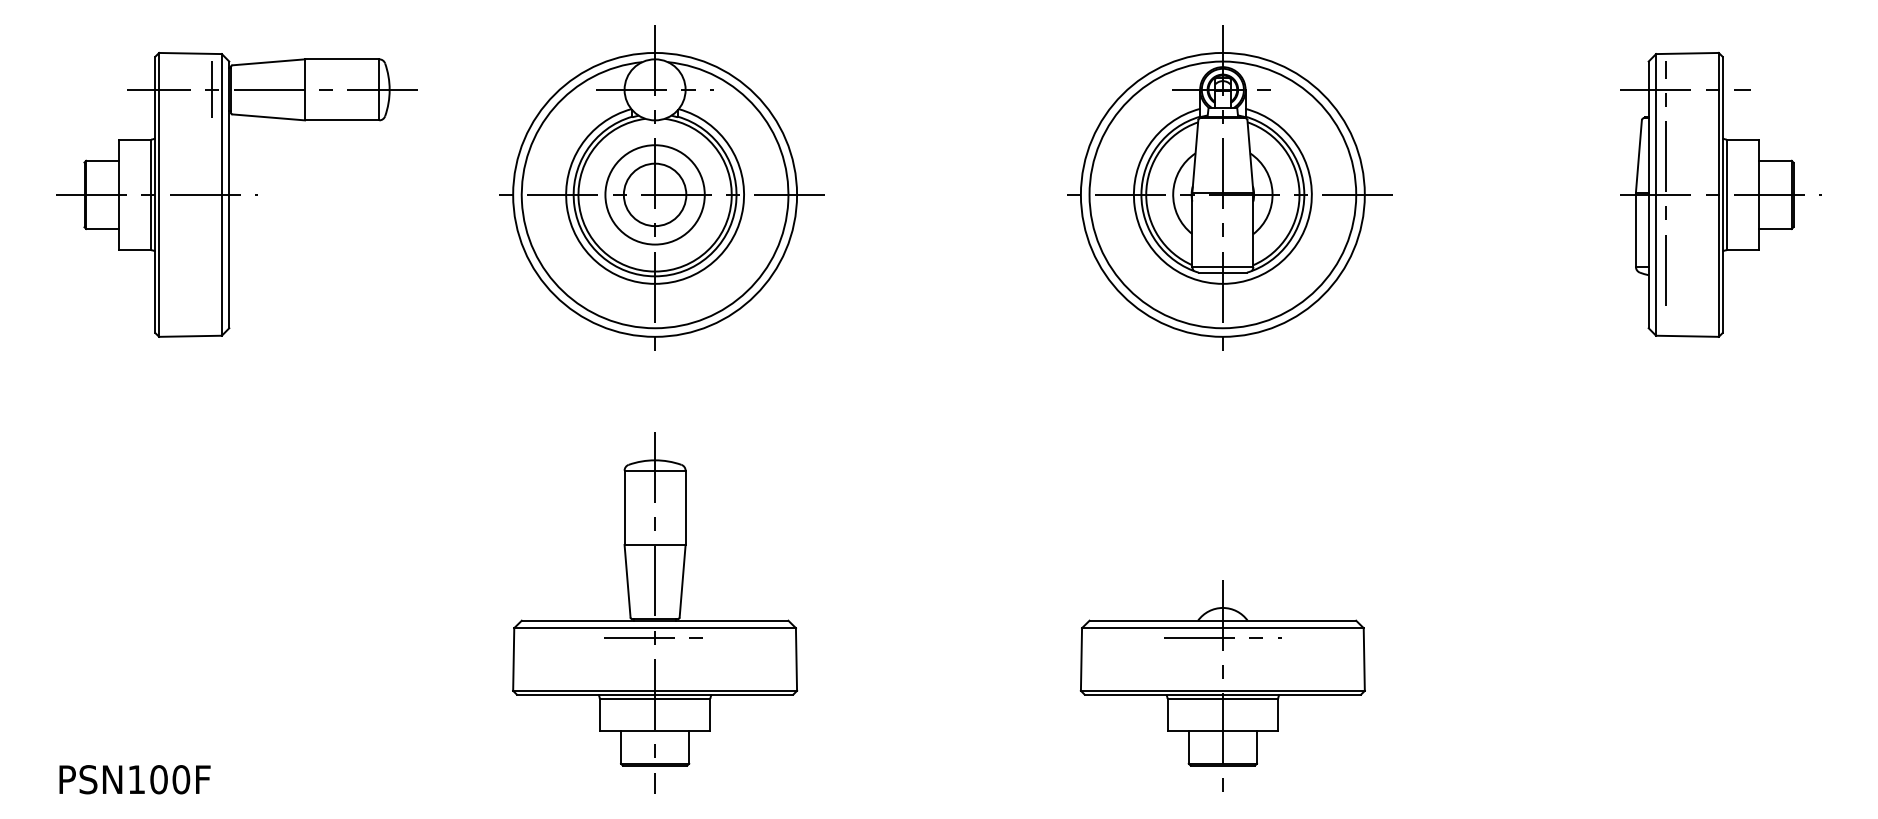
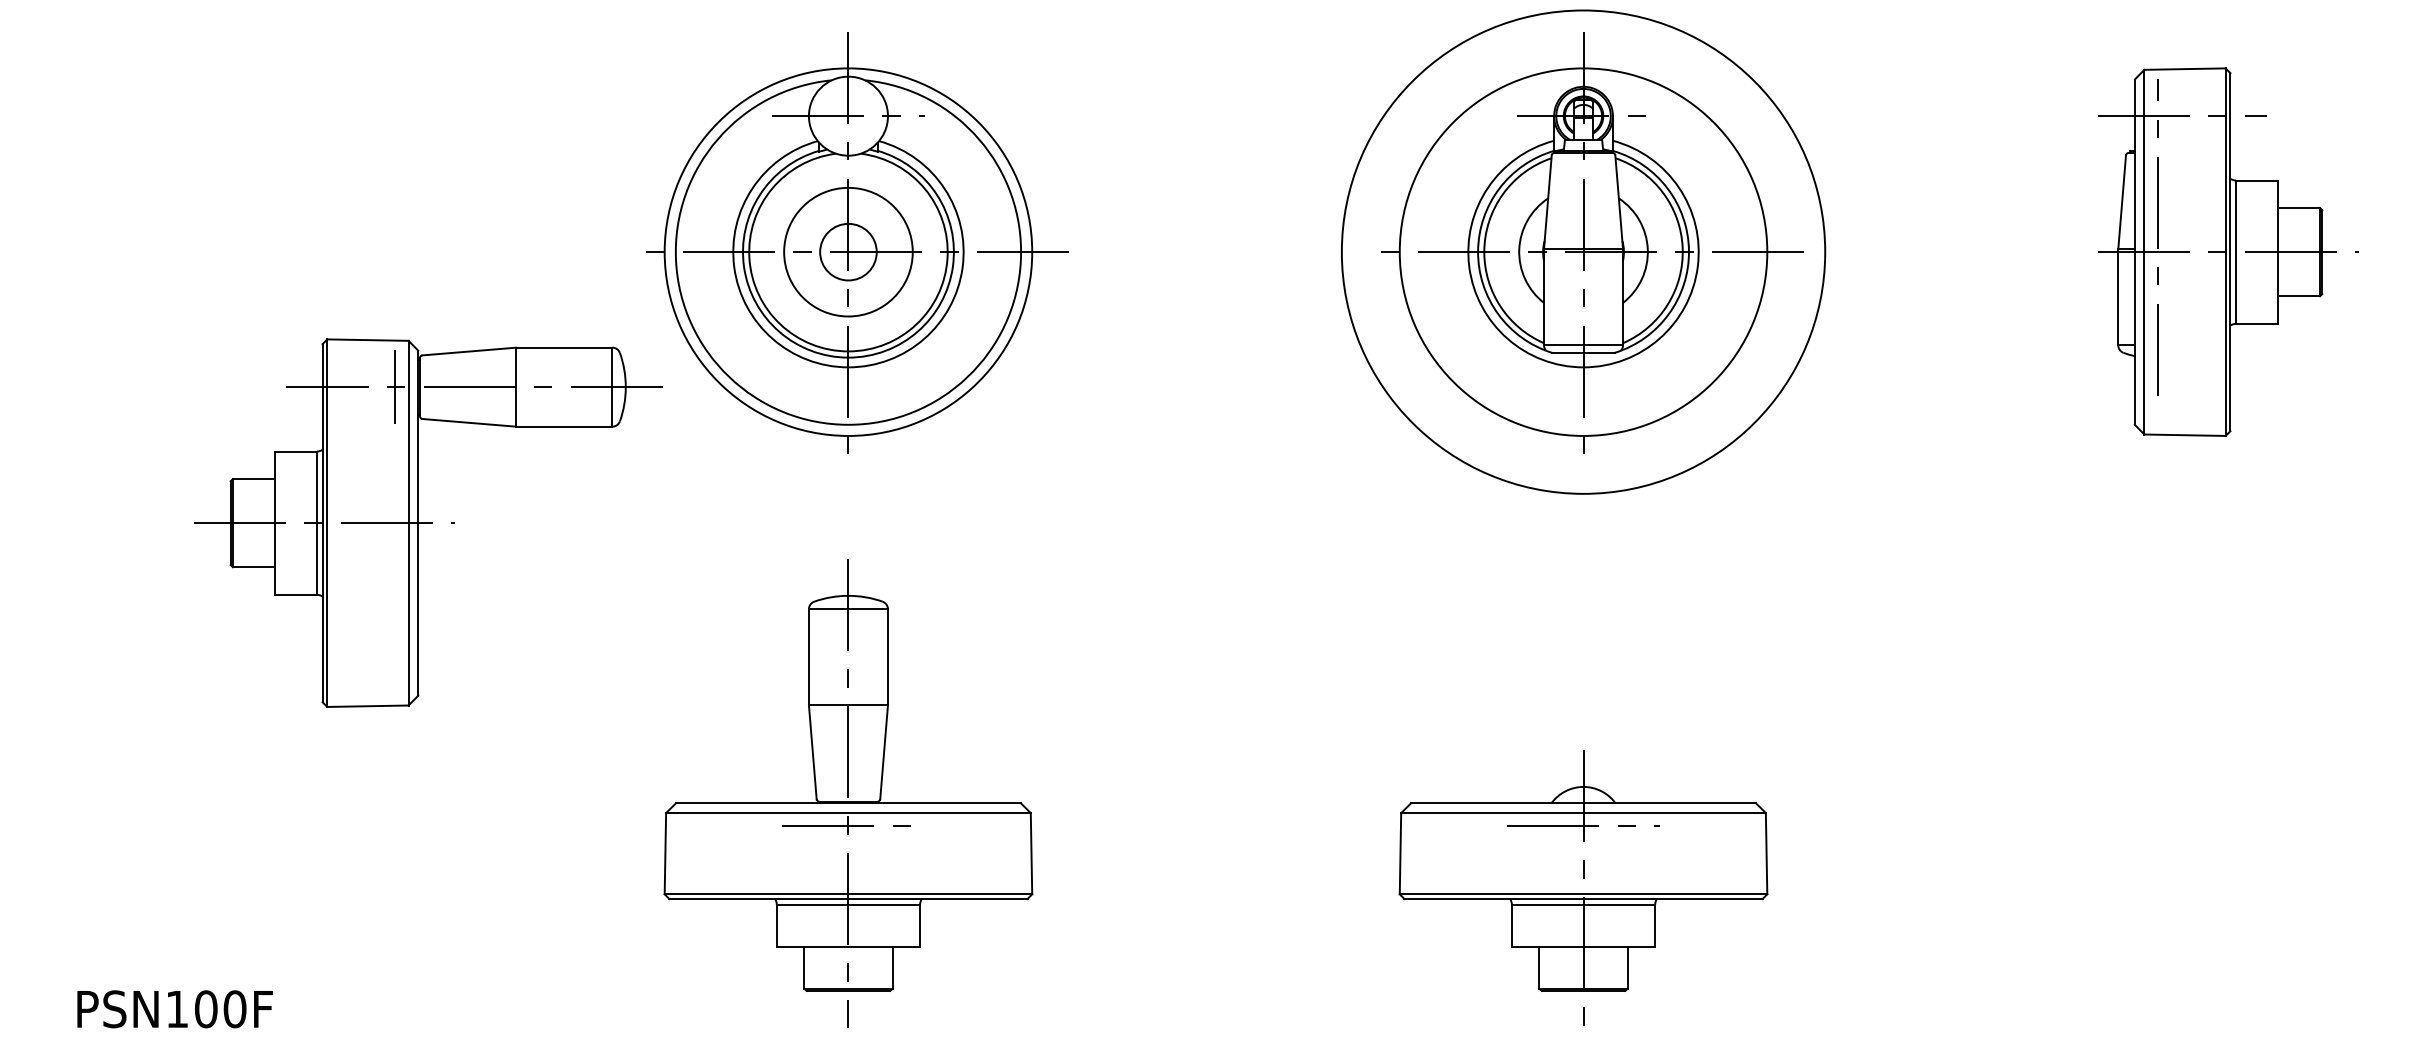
part: (237, 194) -> (428, 522), moved
circle: (655, 194) -> (848, 251), size x0.7
circle: (1222, 194) -> (1583, 251), size x1.4

